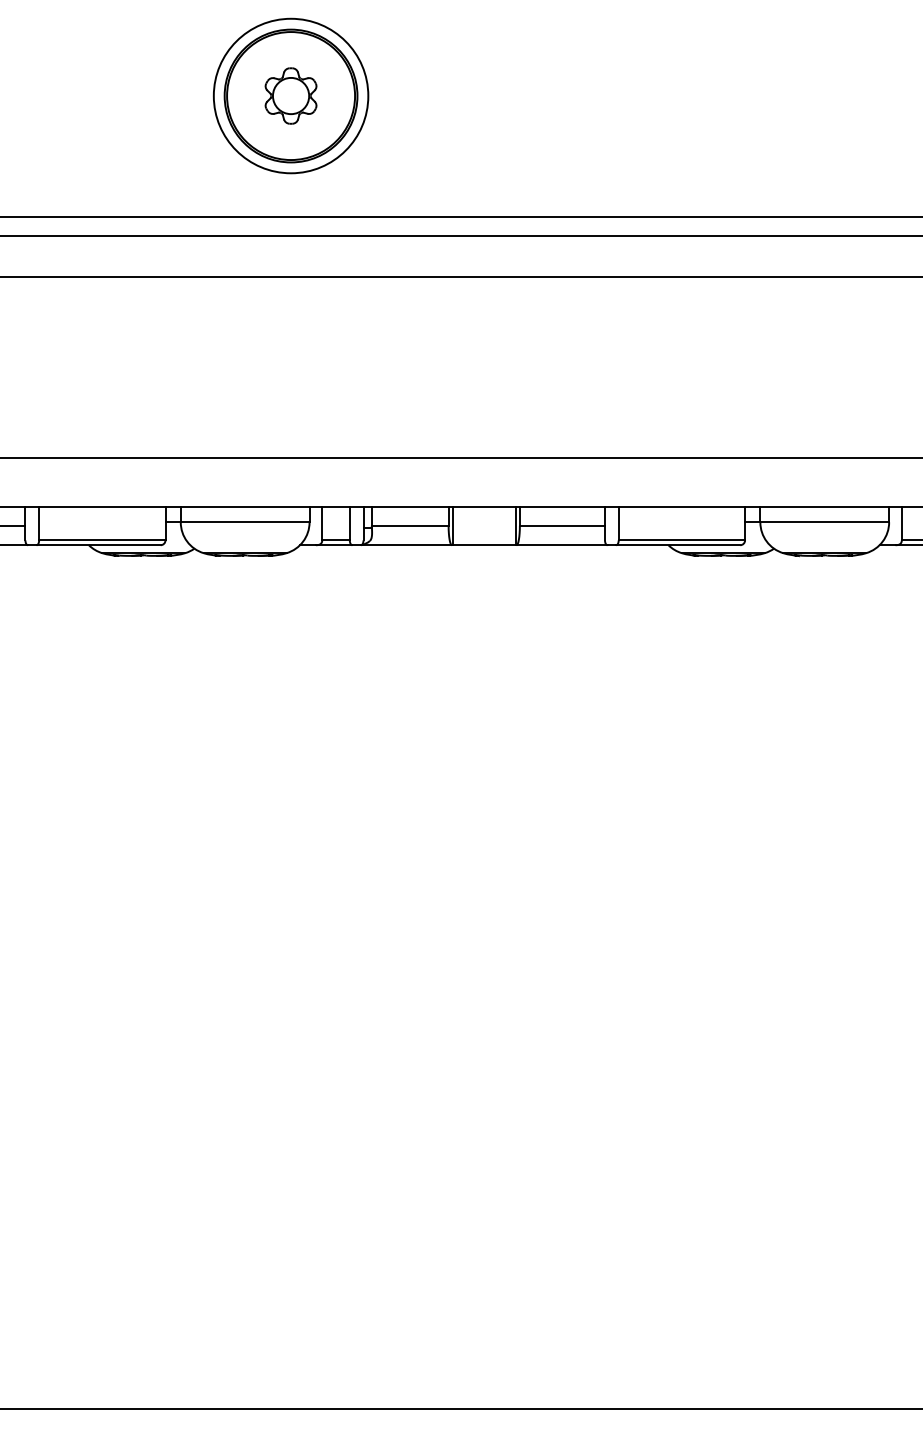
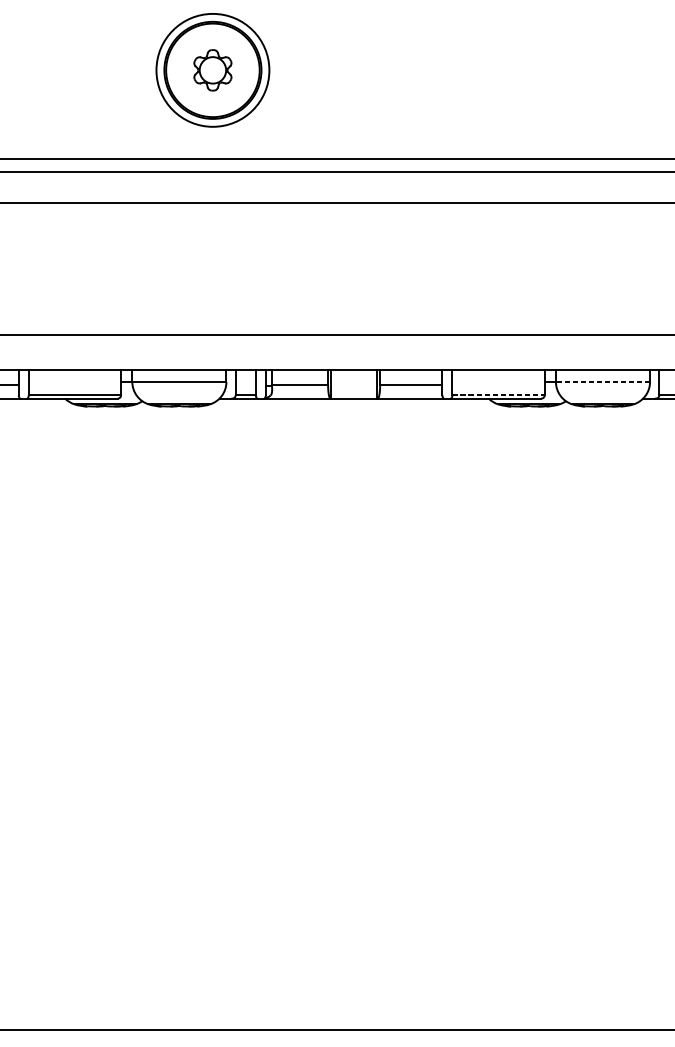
line: (824, 522) -> (602, 382), solid -> dashed
line: (682, 540) -> (499, 395), solid -> dashed

